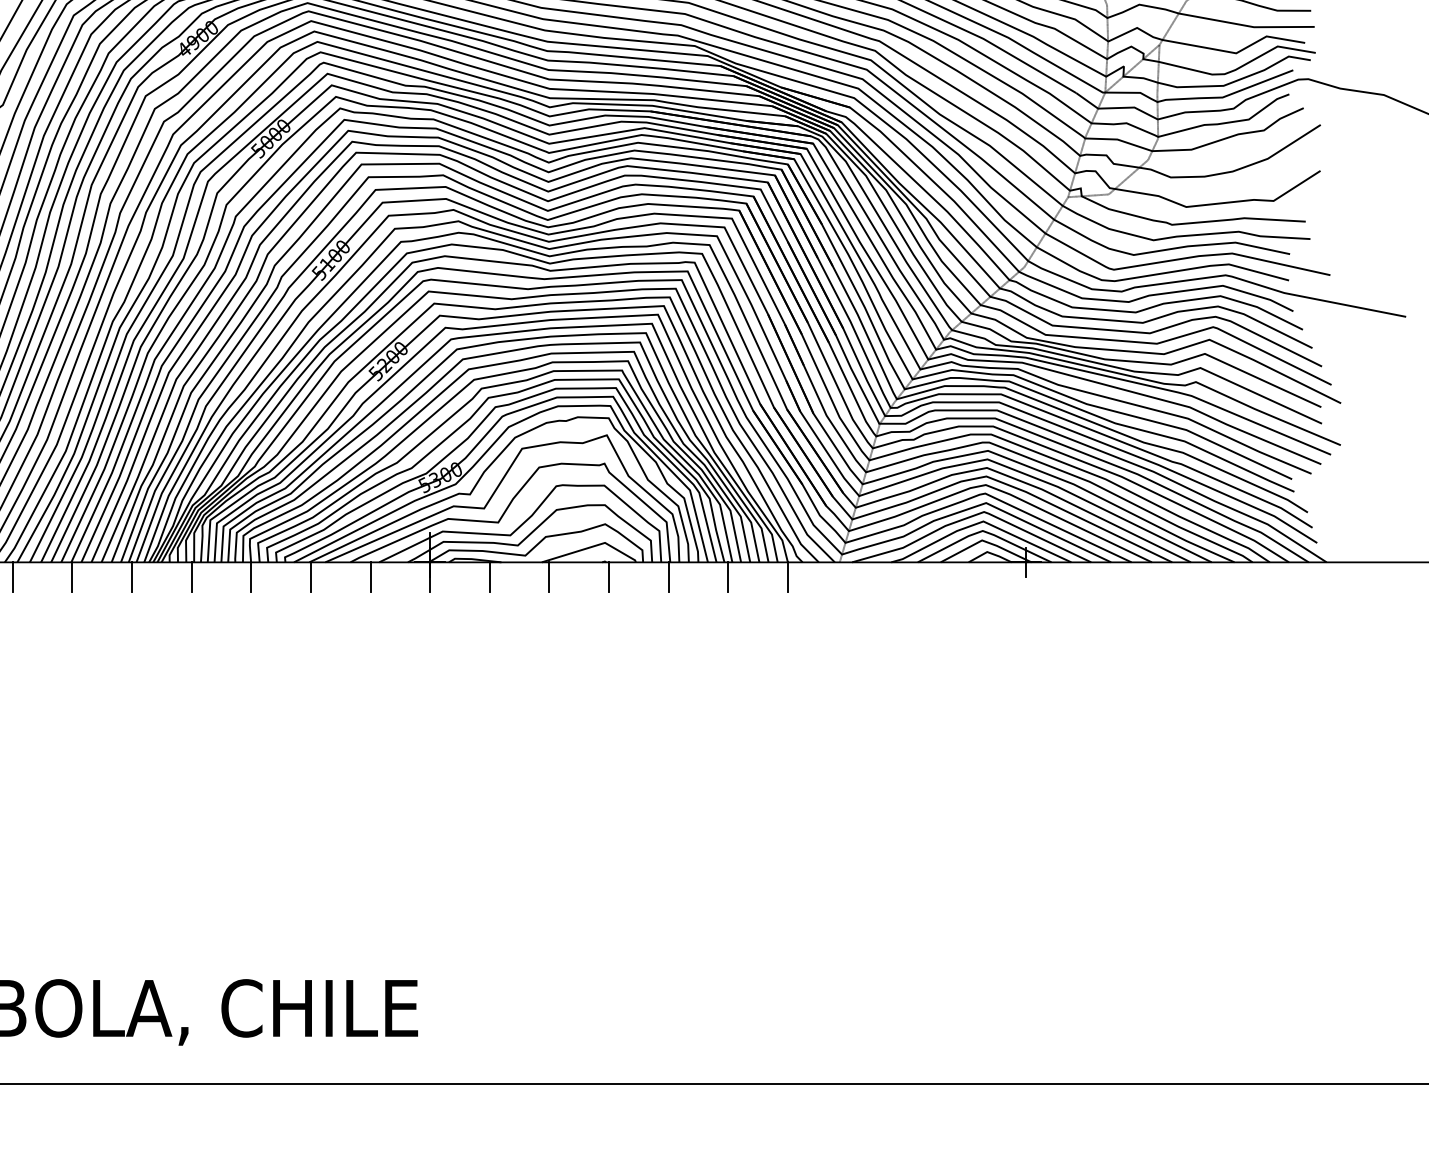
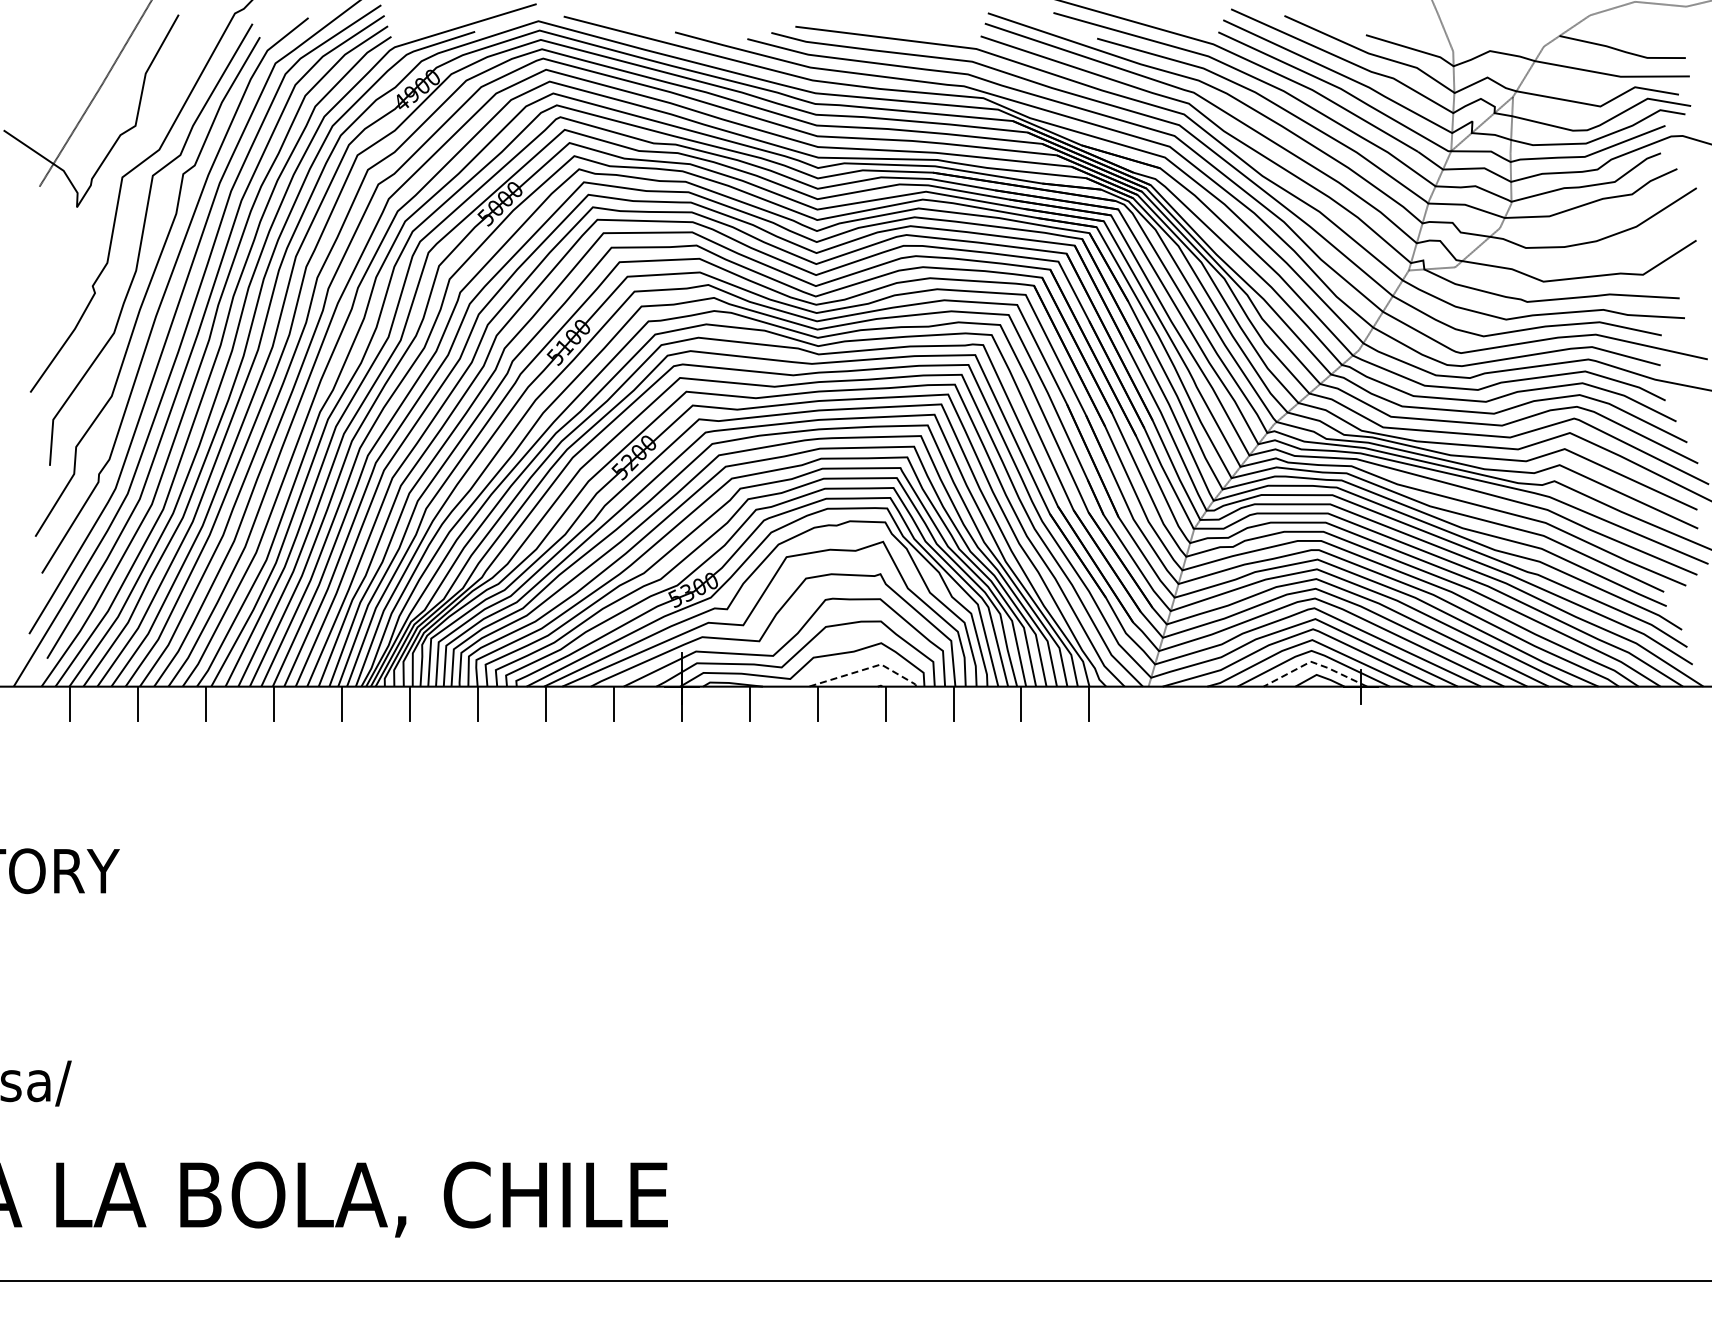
line: (985, 542) -> (1314, 663), solid -> dashed
line: (591, 547) -> (865, 669), solid -> dashed

